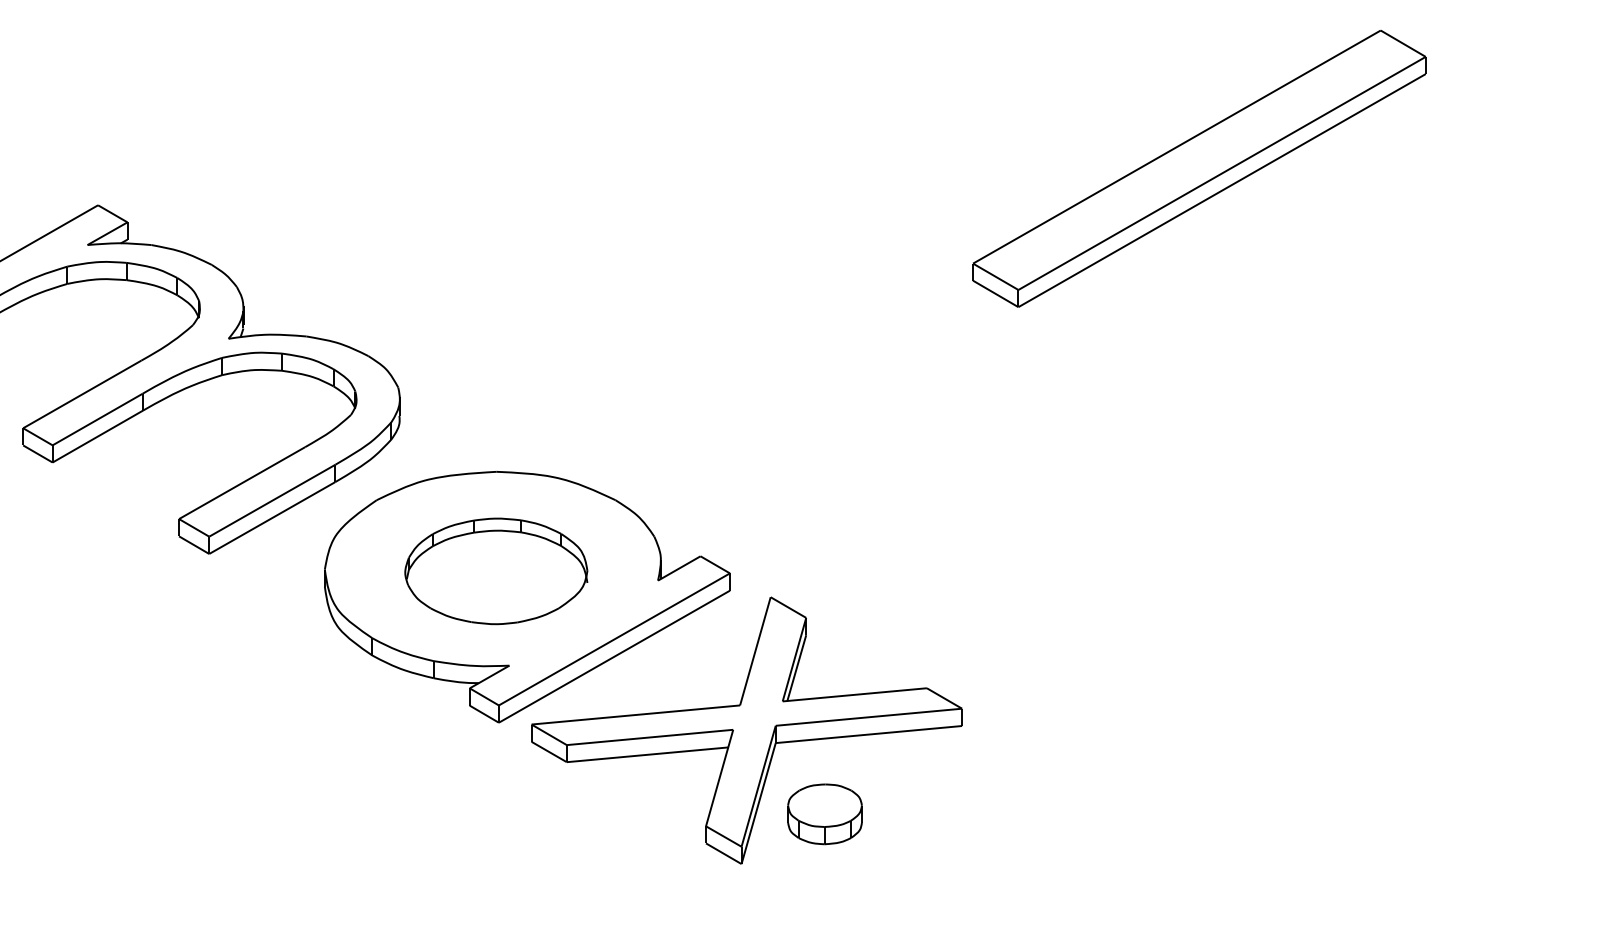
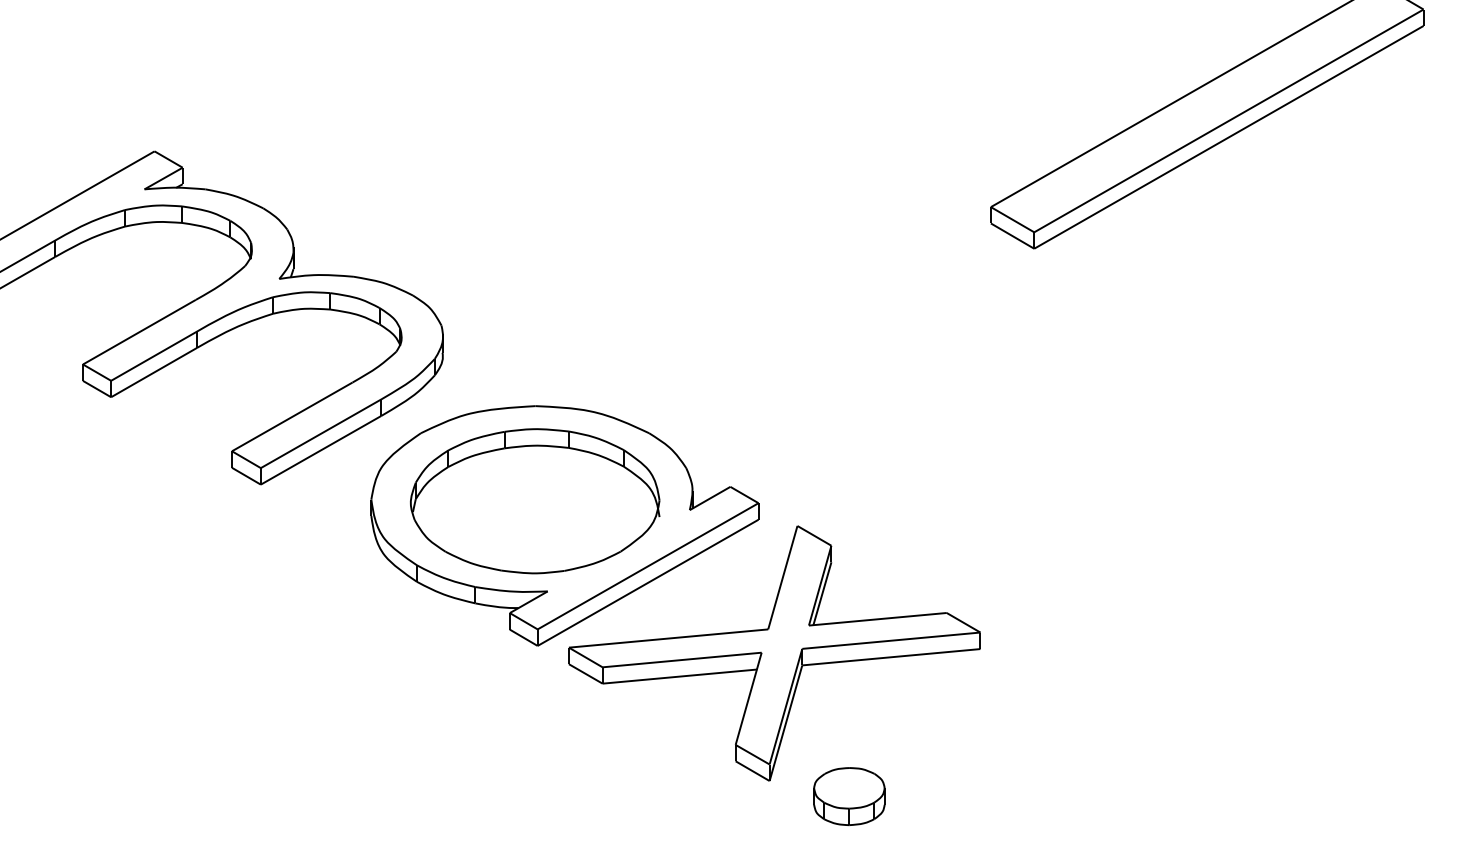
part: (496, 571) -> (535, 501), size x1.43
part: (824, 814) -> (848, 796), moved

